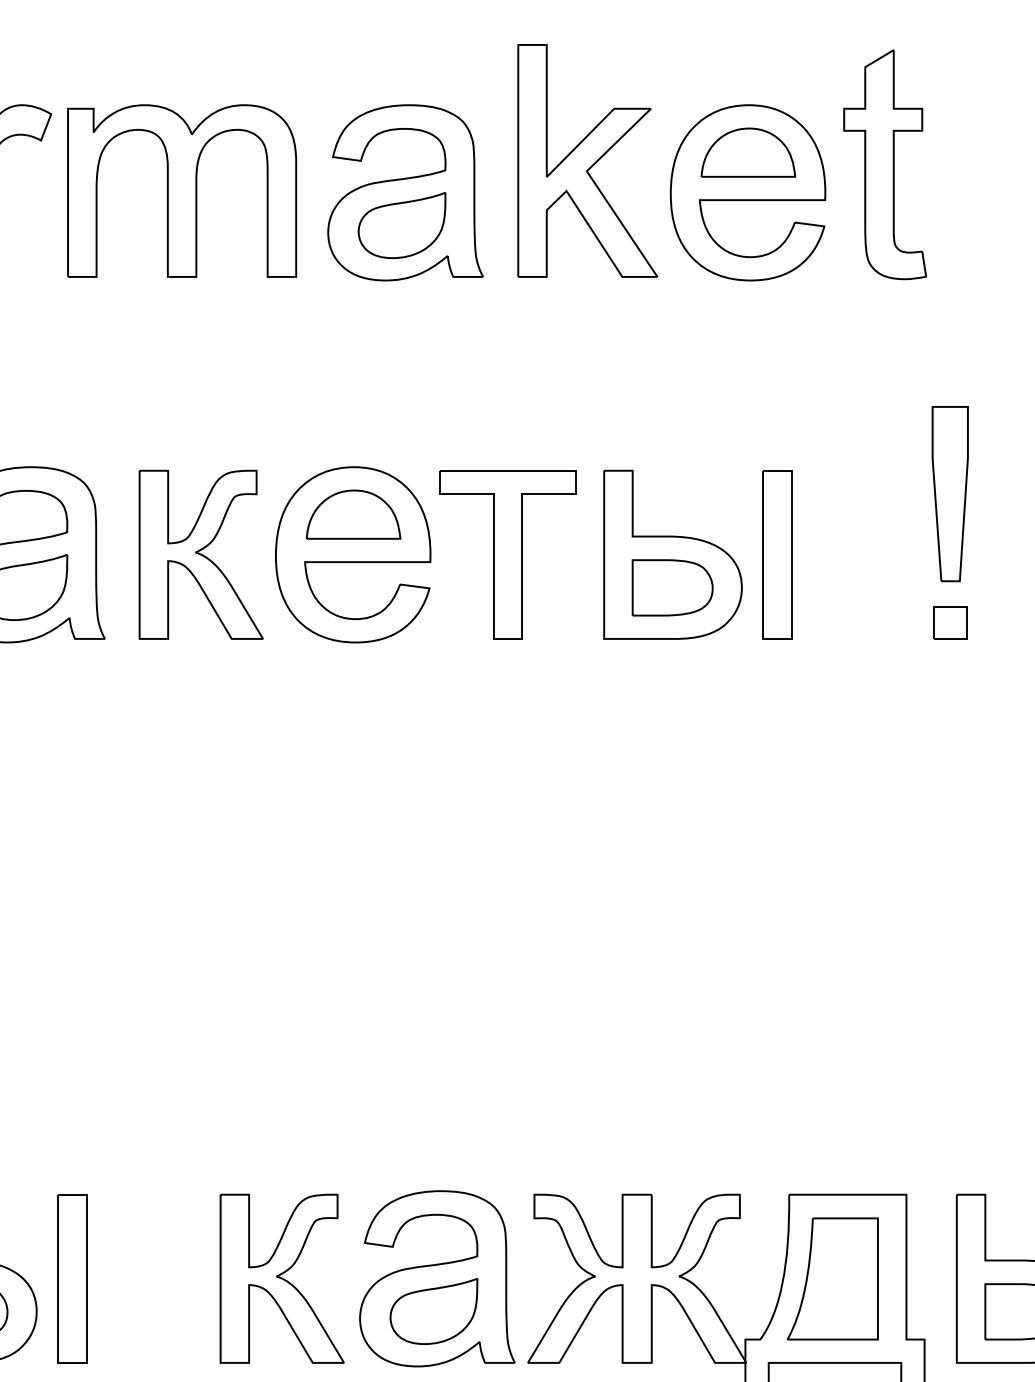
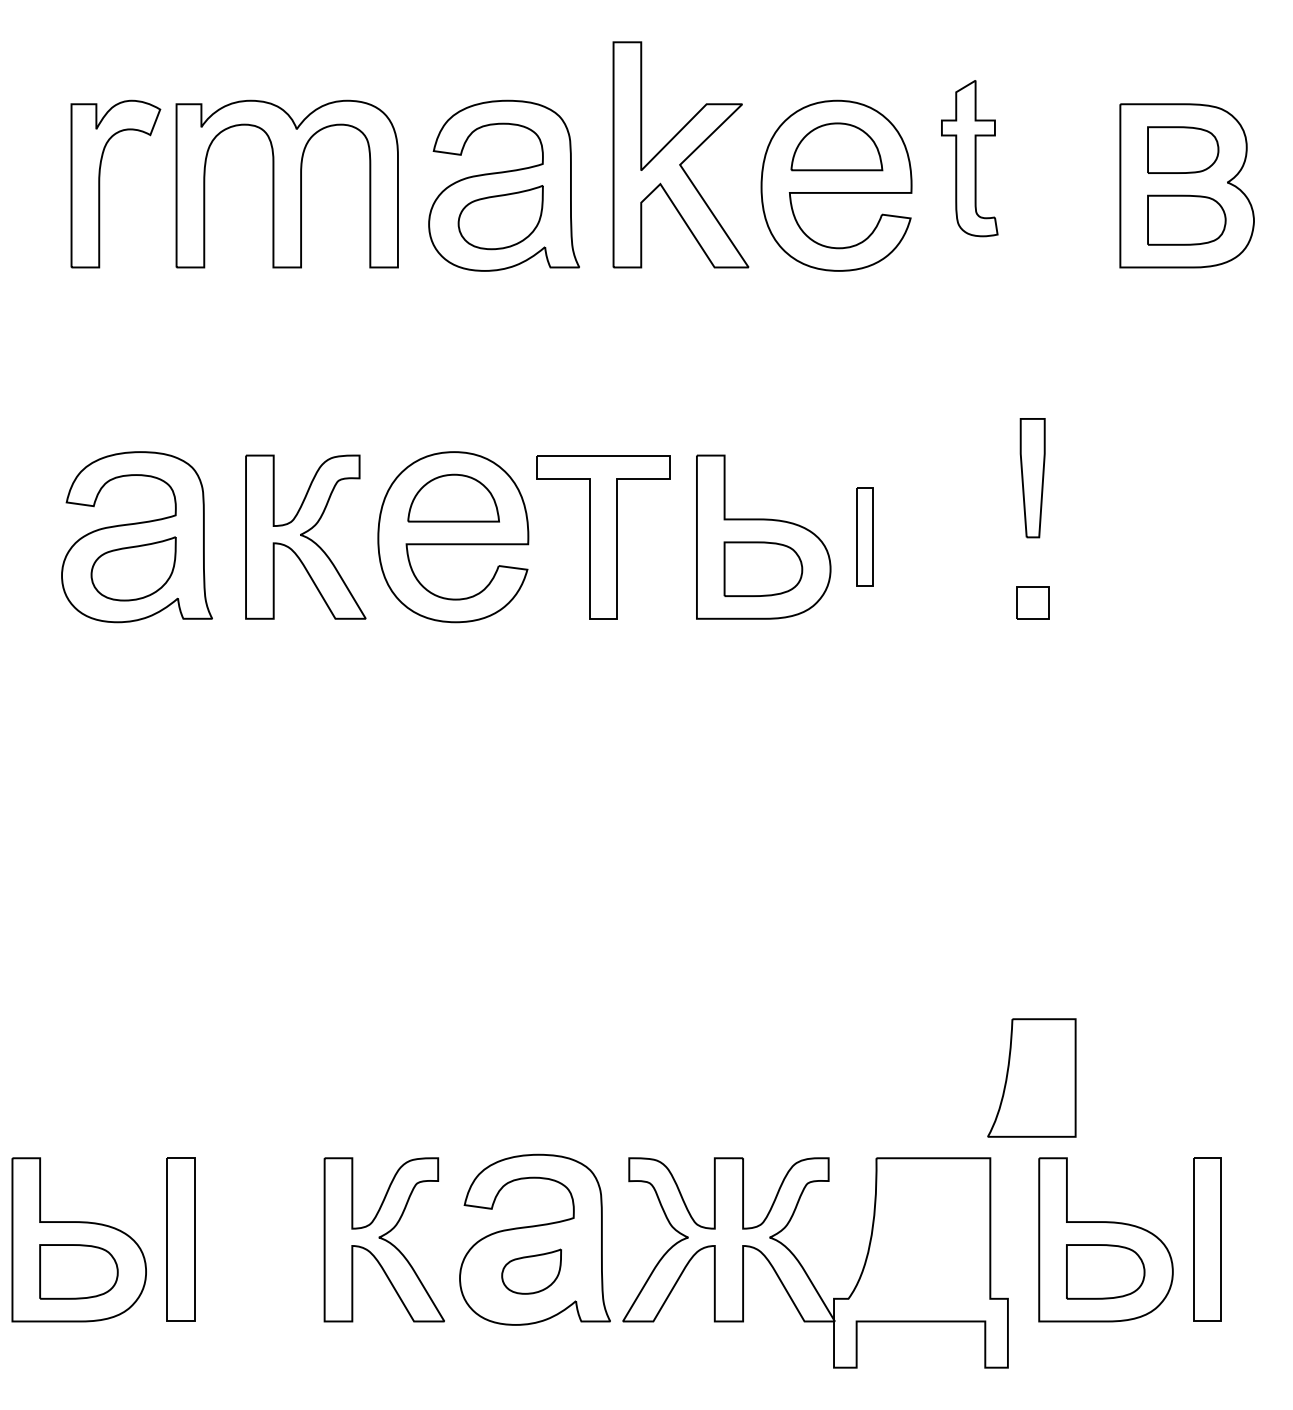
part: (885, 164) -> (969, 158), size x0.7
part: (949, 493) -> (1032, 477), size x0.7
part: (776, 555) -> (864, 537), size x0.6
part: (832, 1278) -> (1031, 1077), moved
part: (433, 1311) -> (531, 1271), size x0.7

